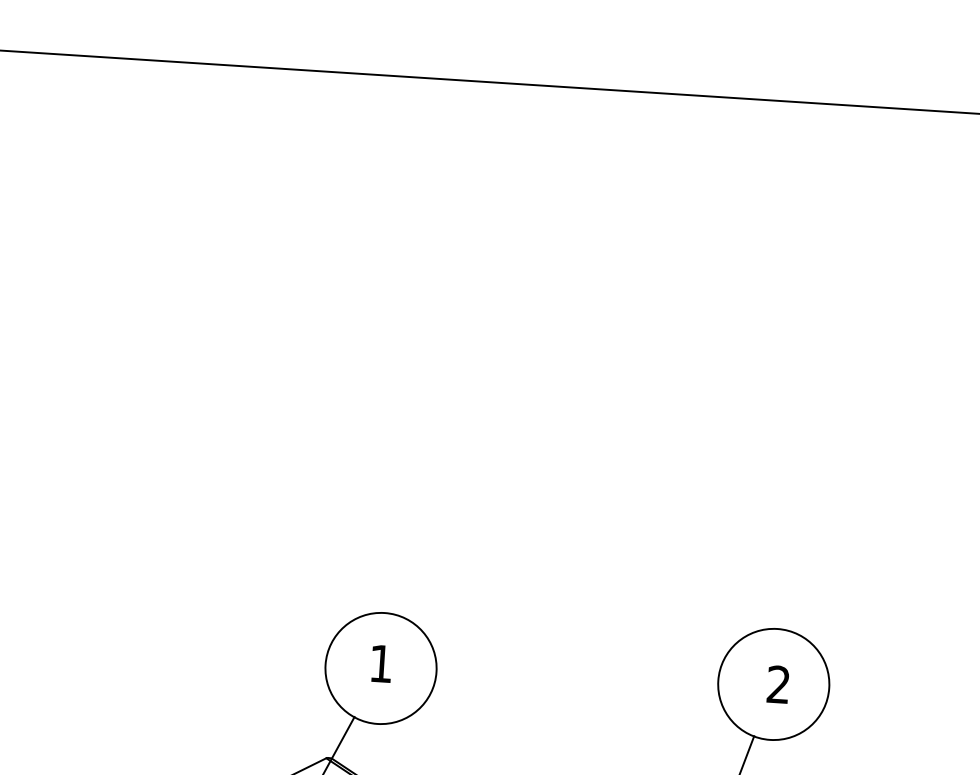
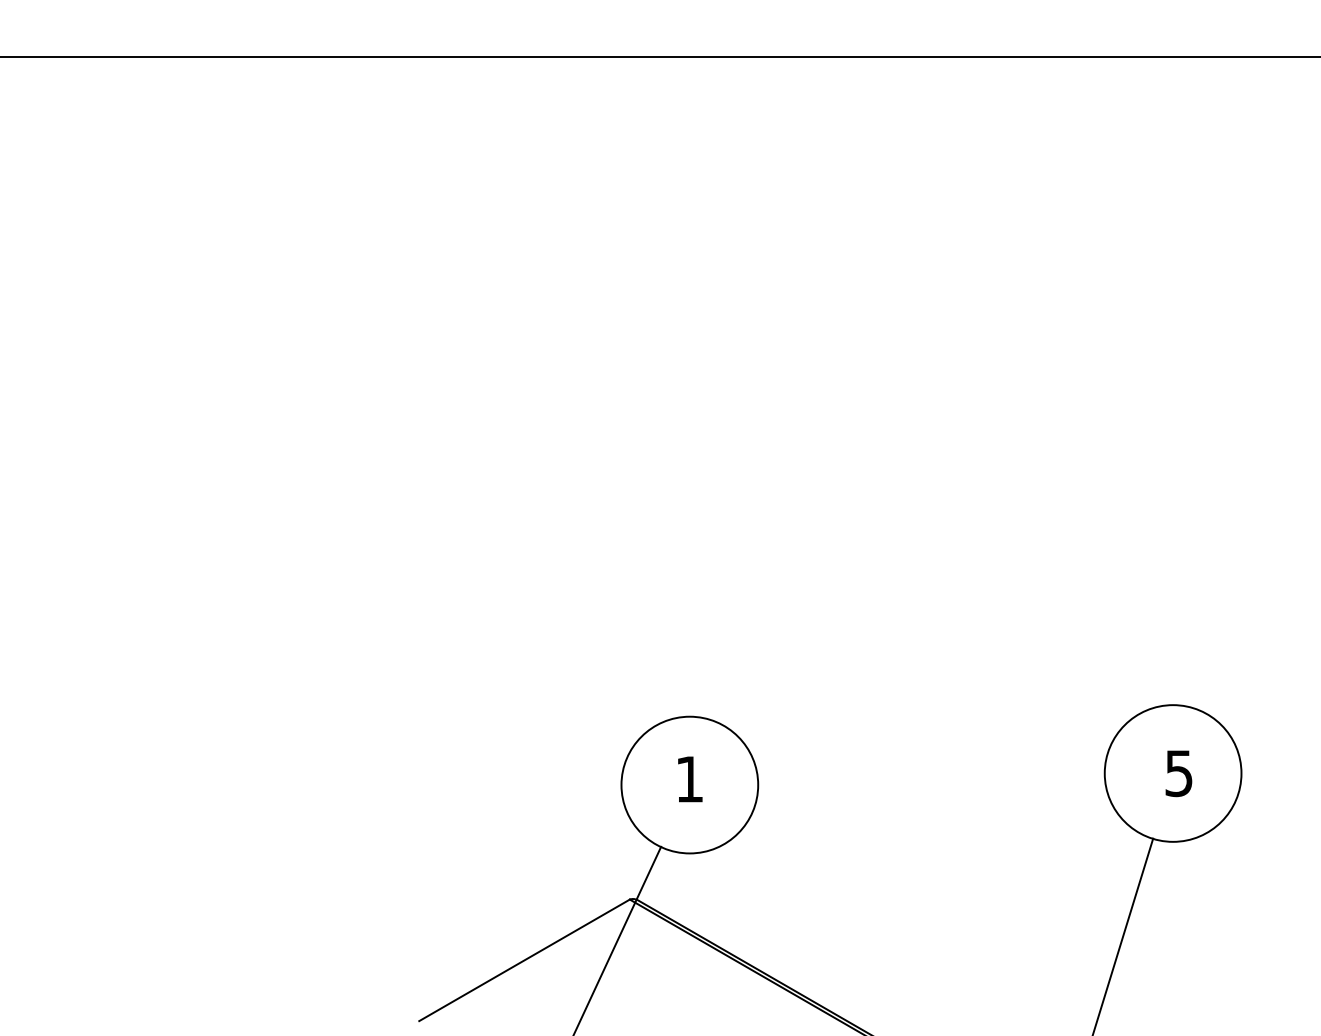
text: (778, 684) -> (1178, 773), 2 -> 5

